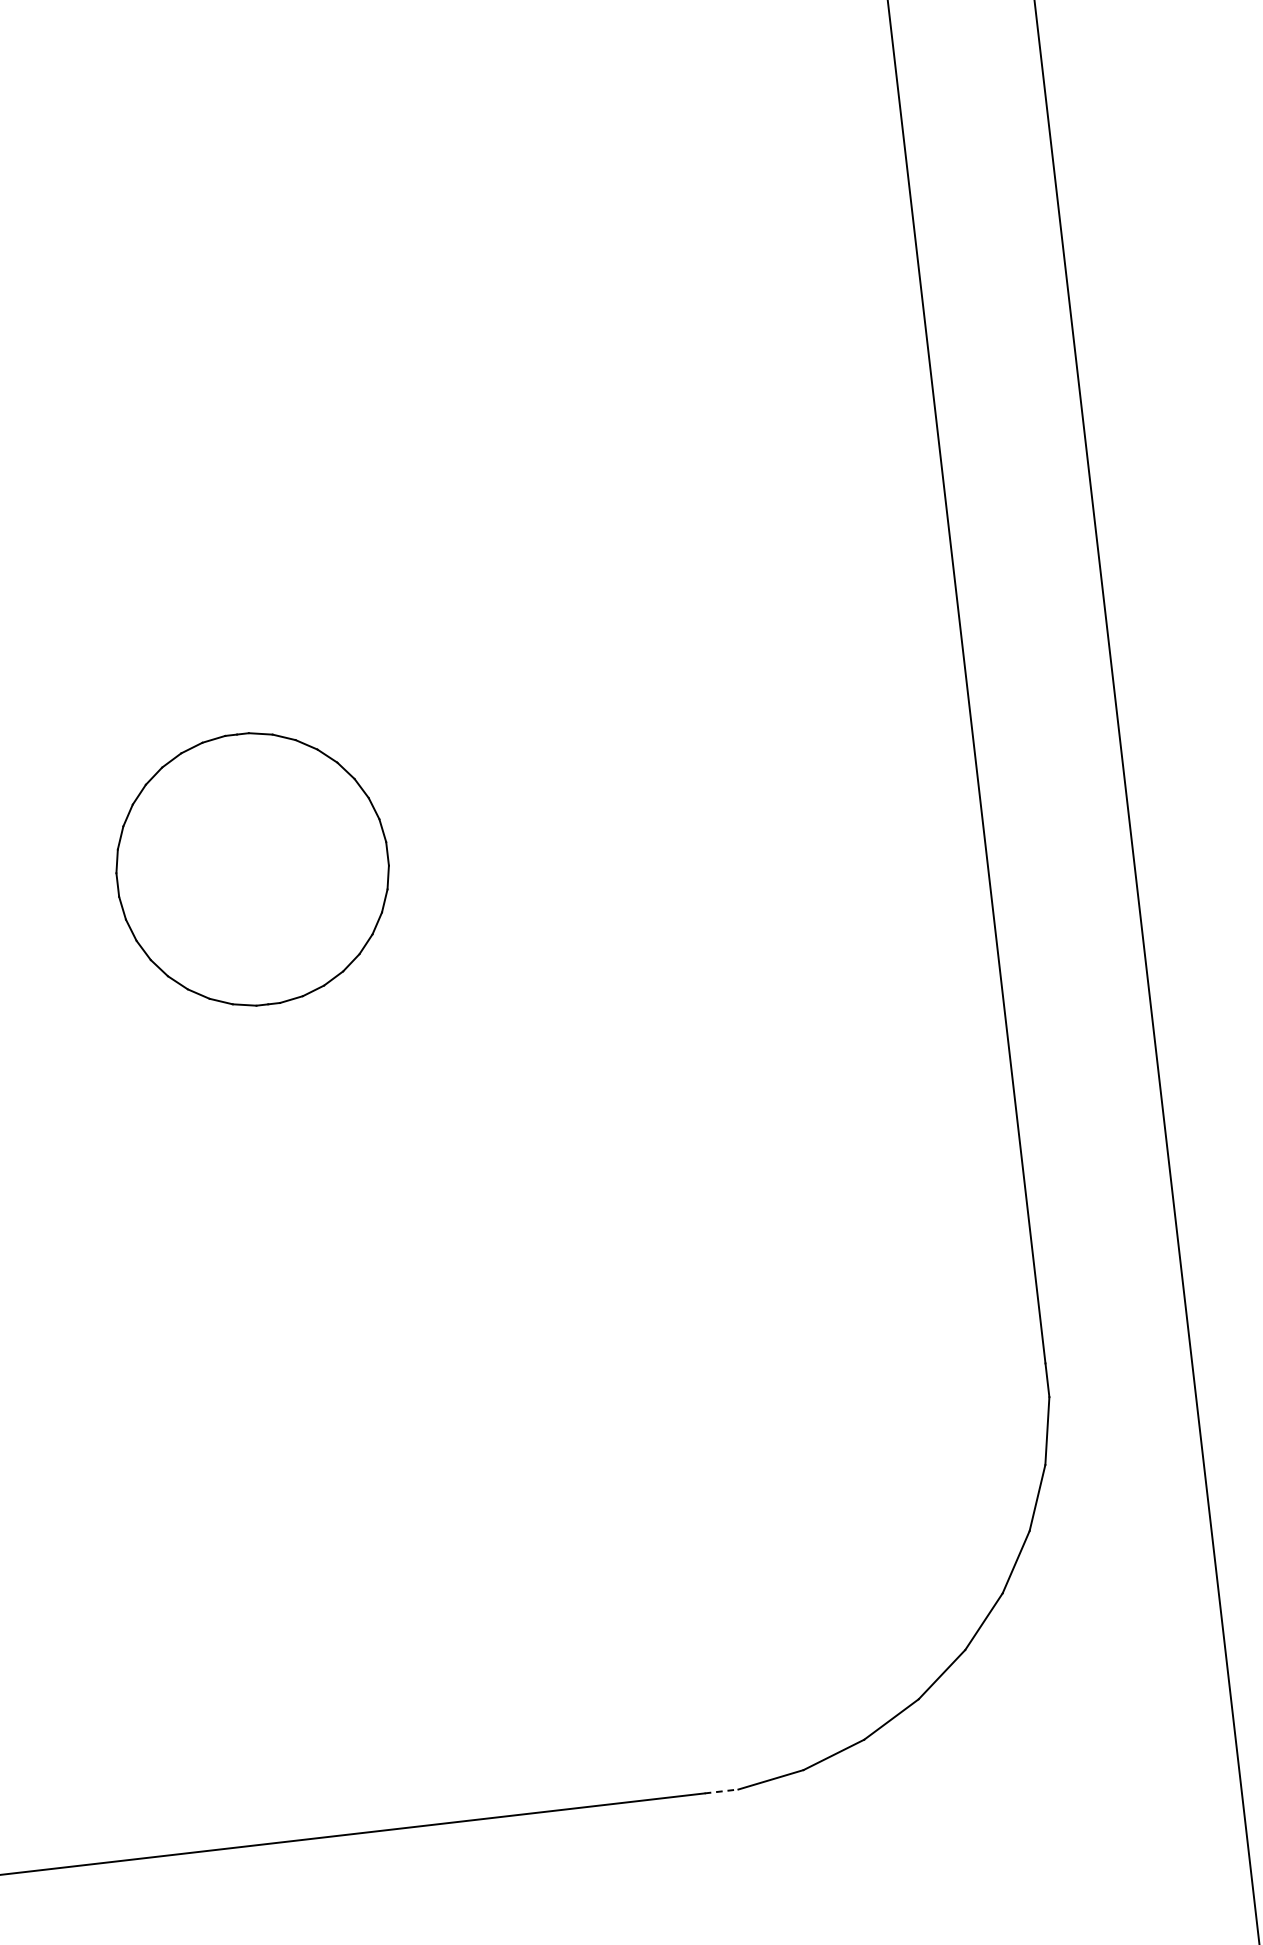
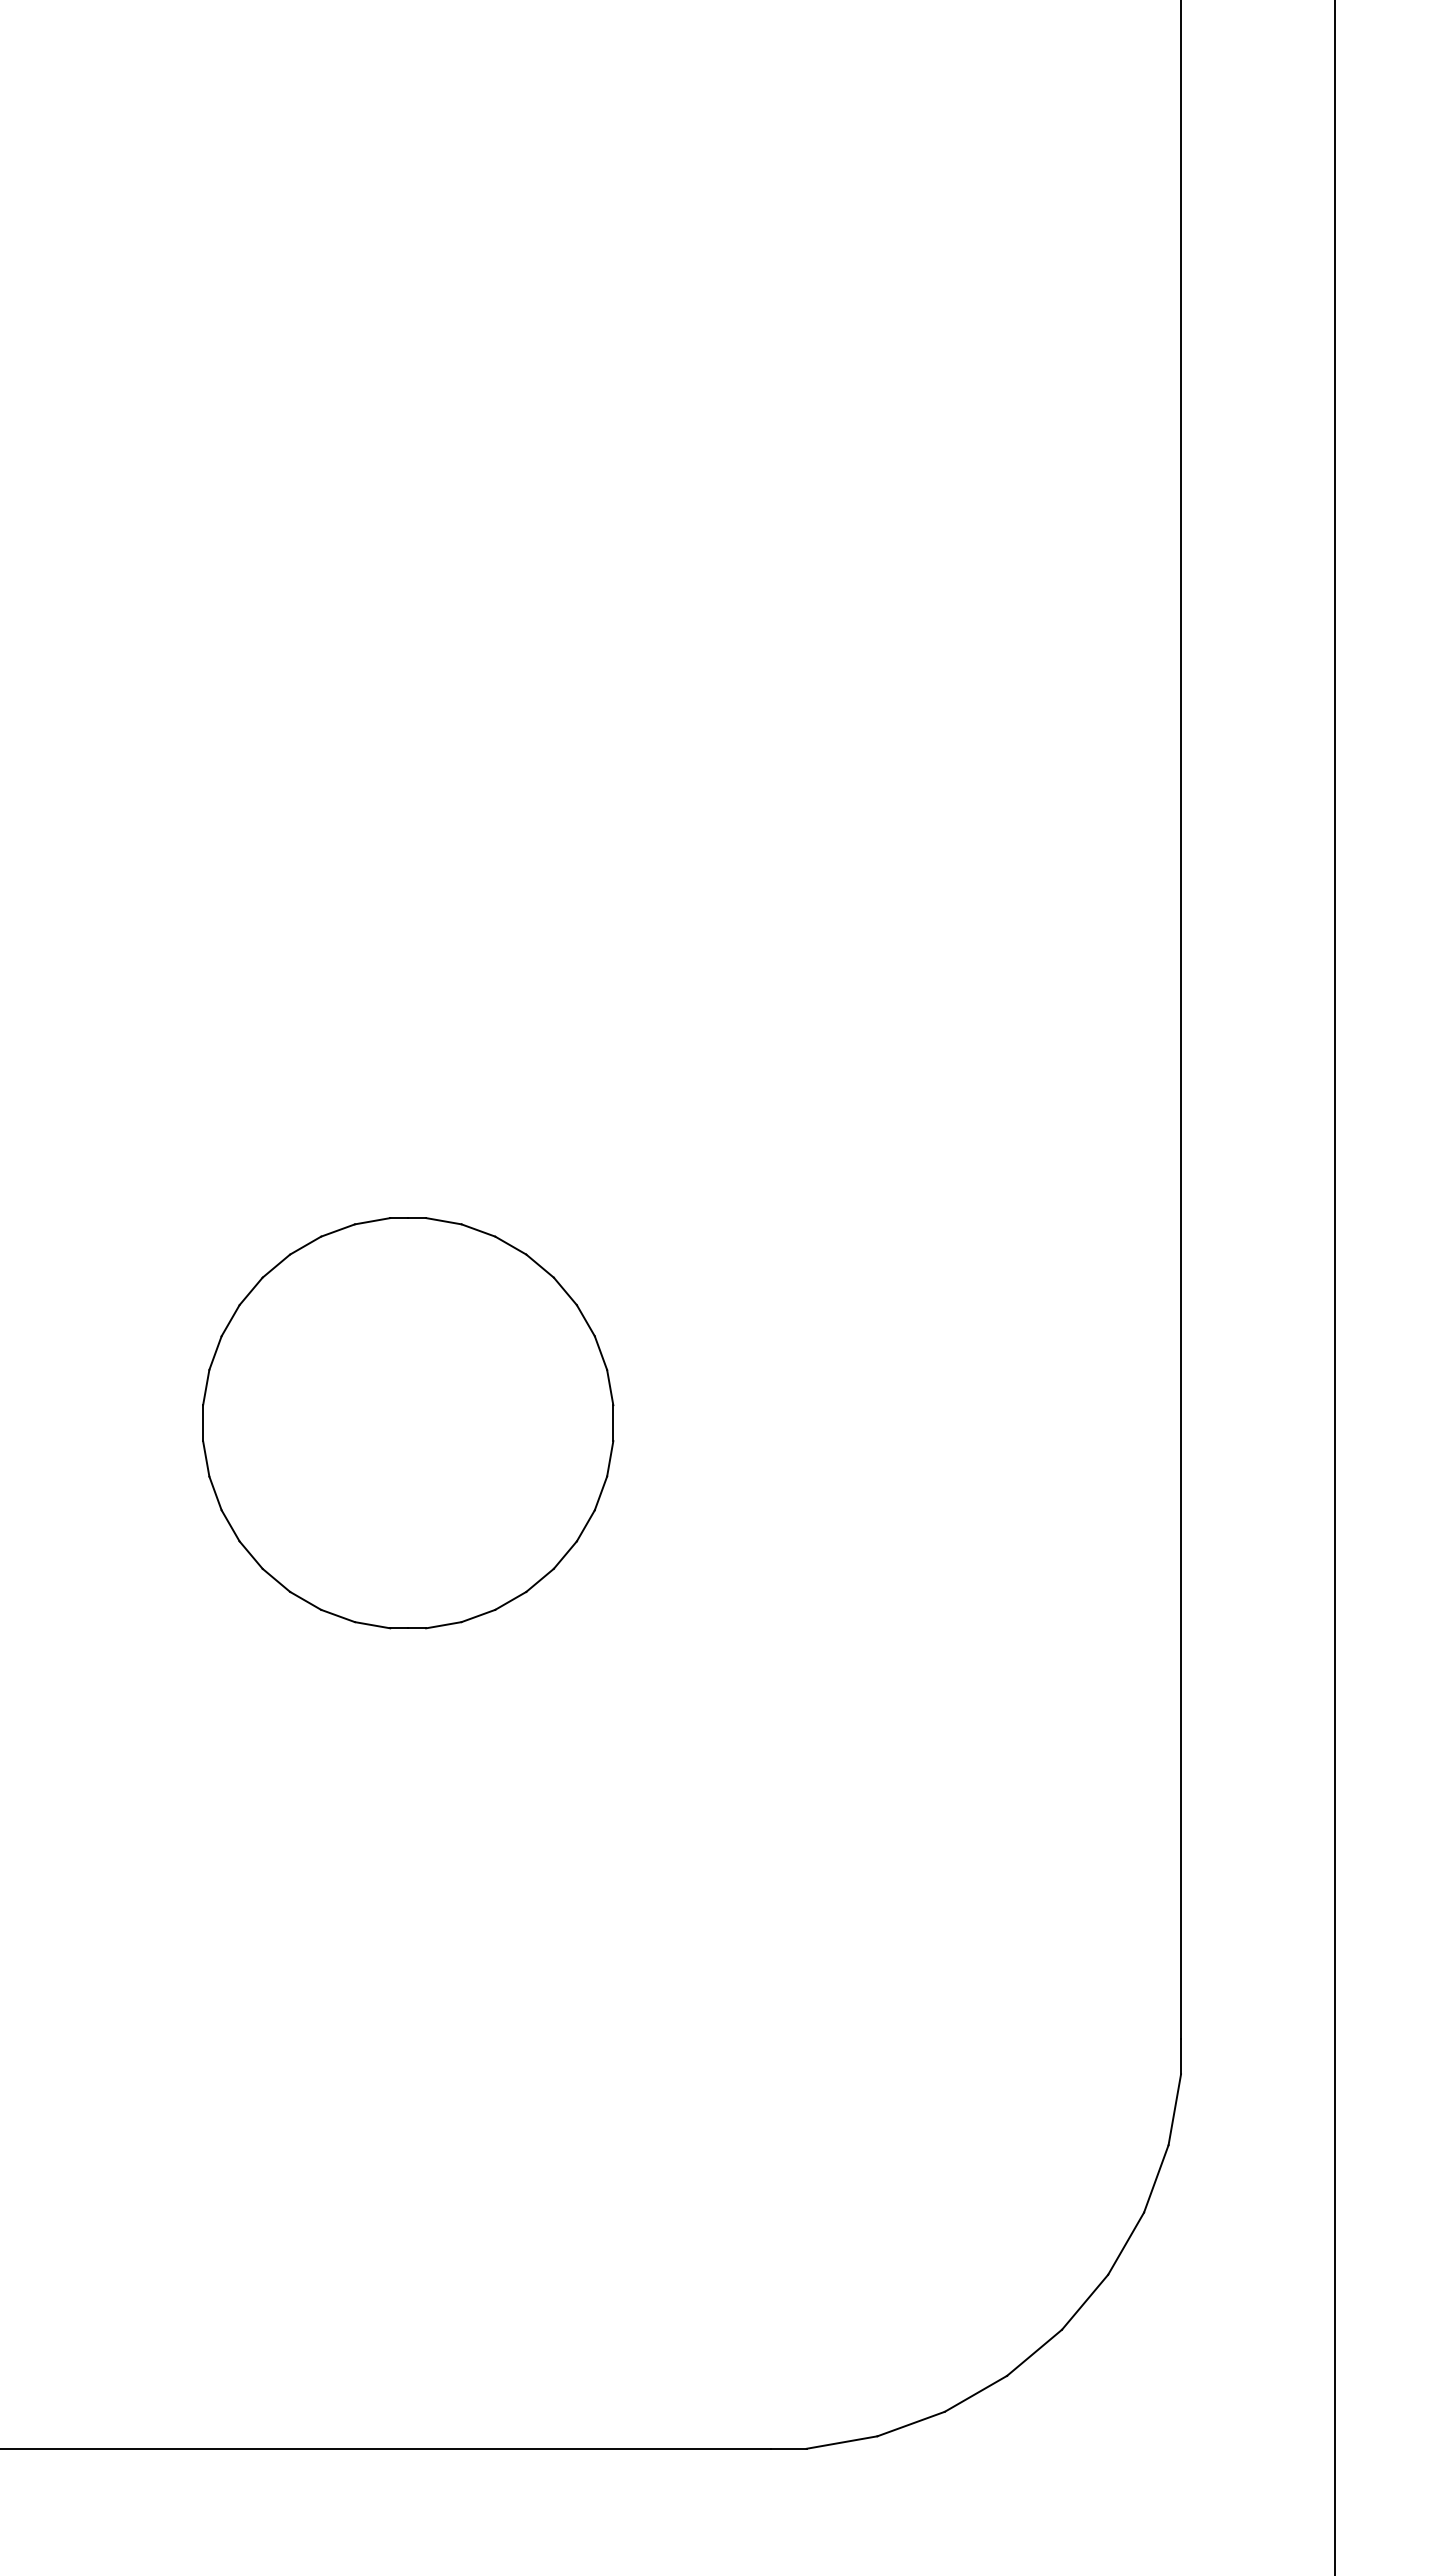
part: (252, 869) -> (408, 1423), size x1.43
line: (721, 1791) -> (788, 2448), dashed -> solid

